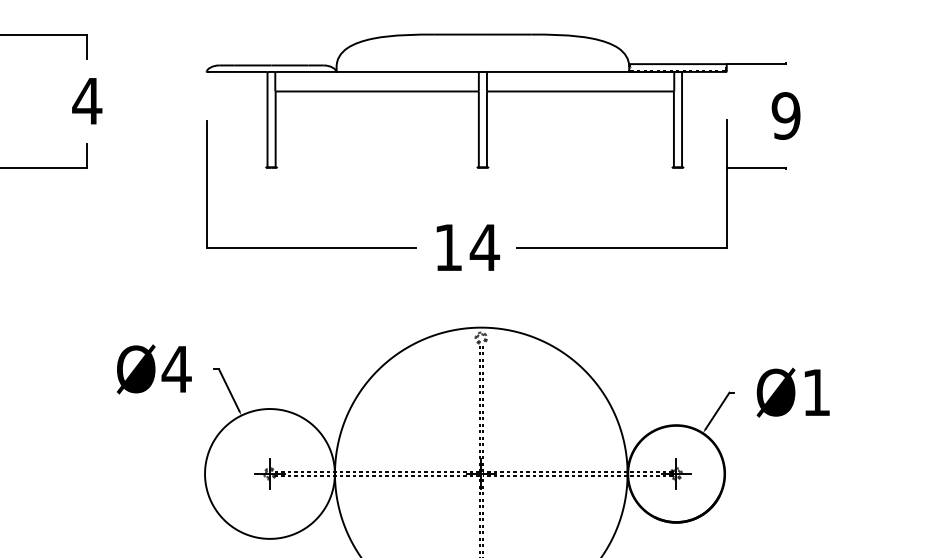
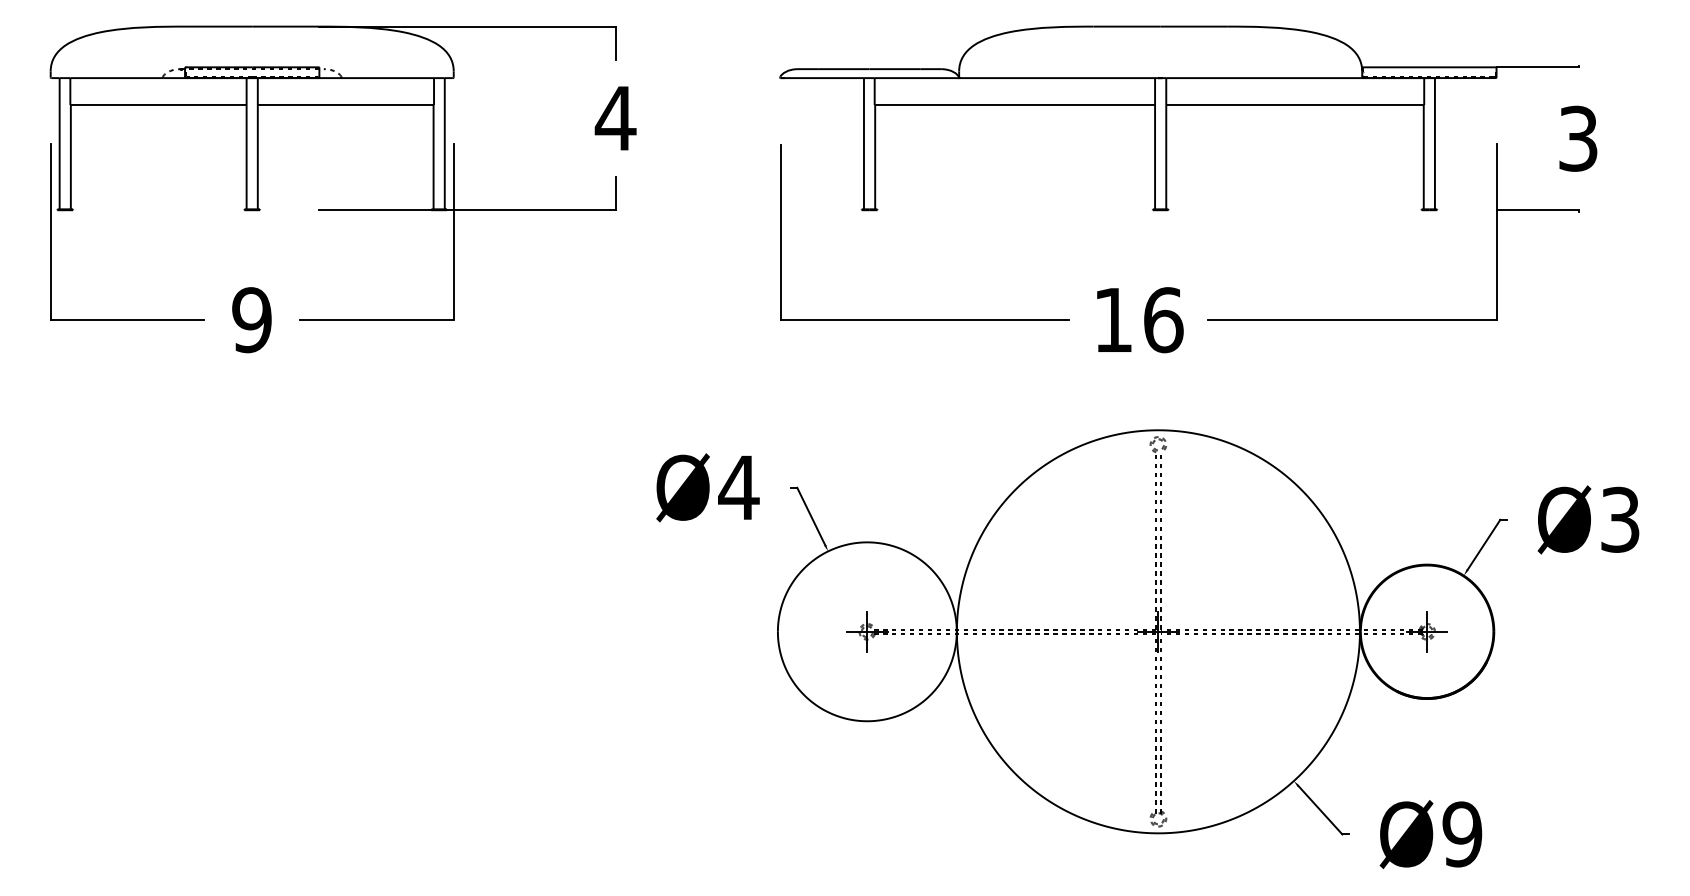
text: (786, 115) -> (1578, 138), 9 -> 3
text: (484, 247) -> (1163, 320), 14 -> 16
text: (816, 392) -> (1620, 519), Ø1 -> Ø3

